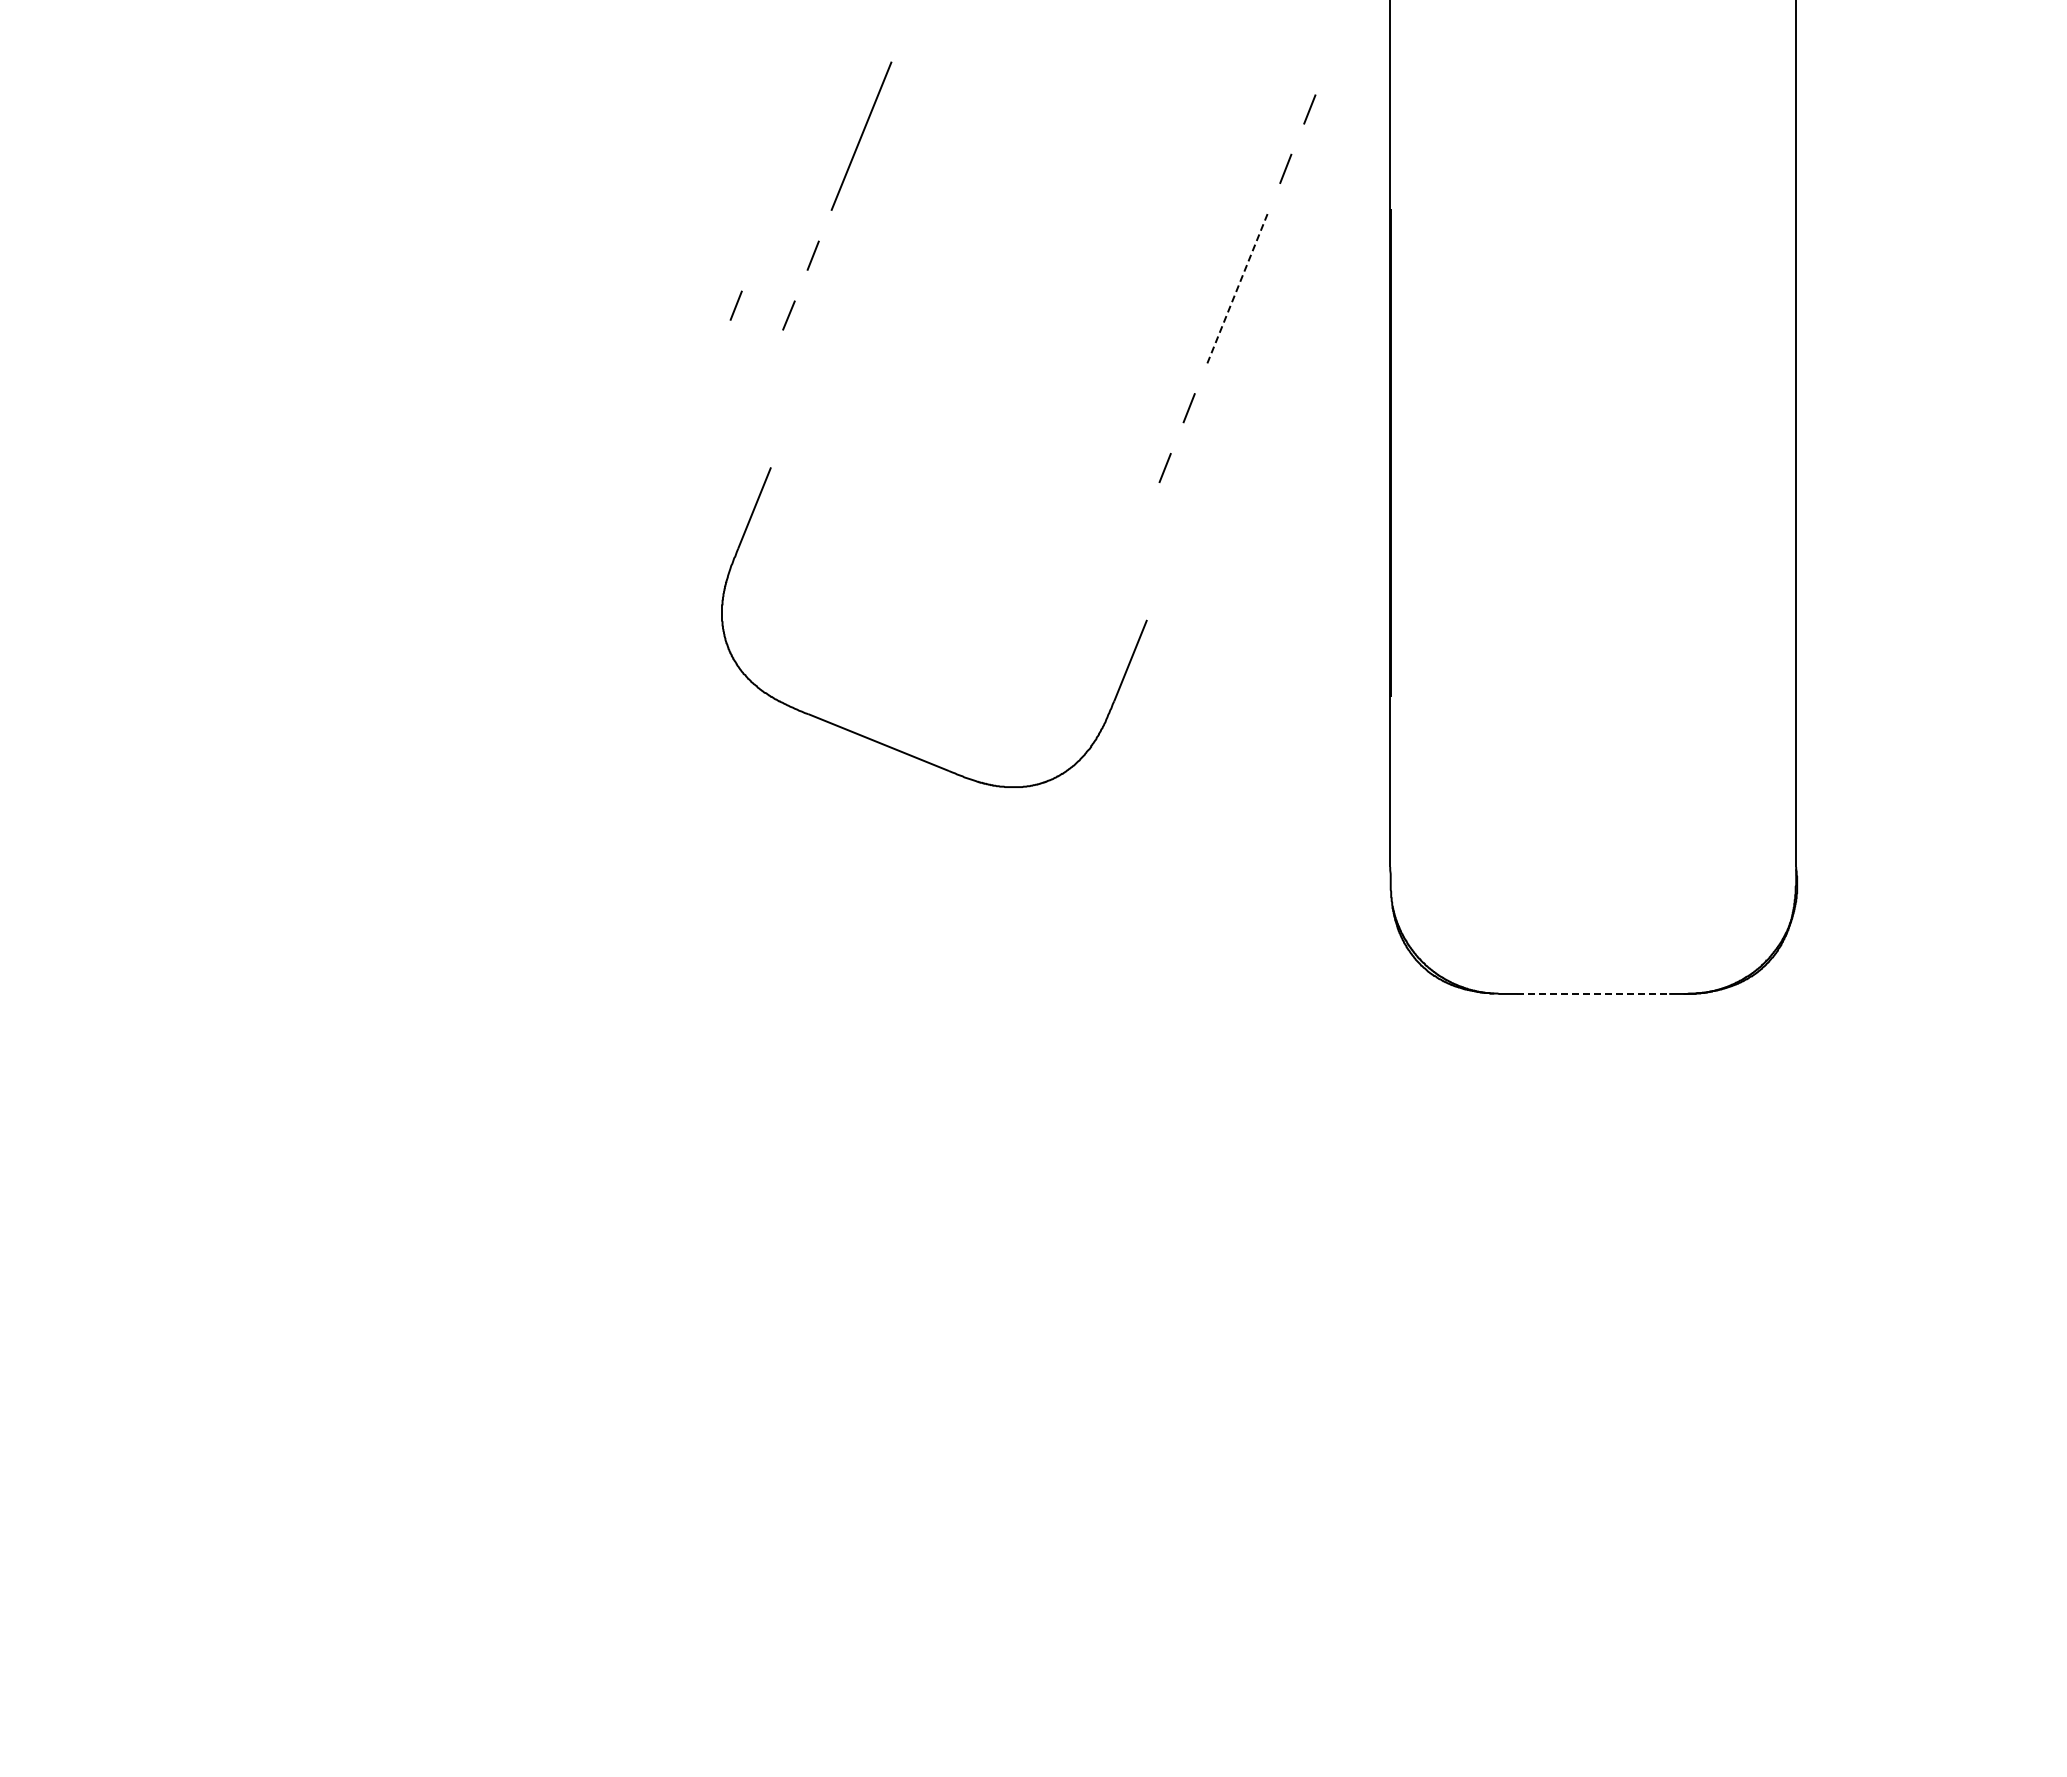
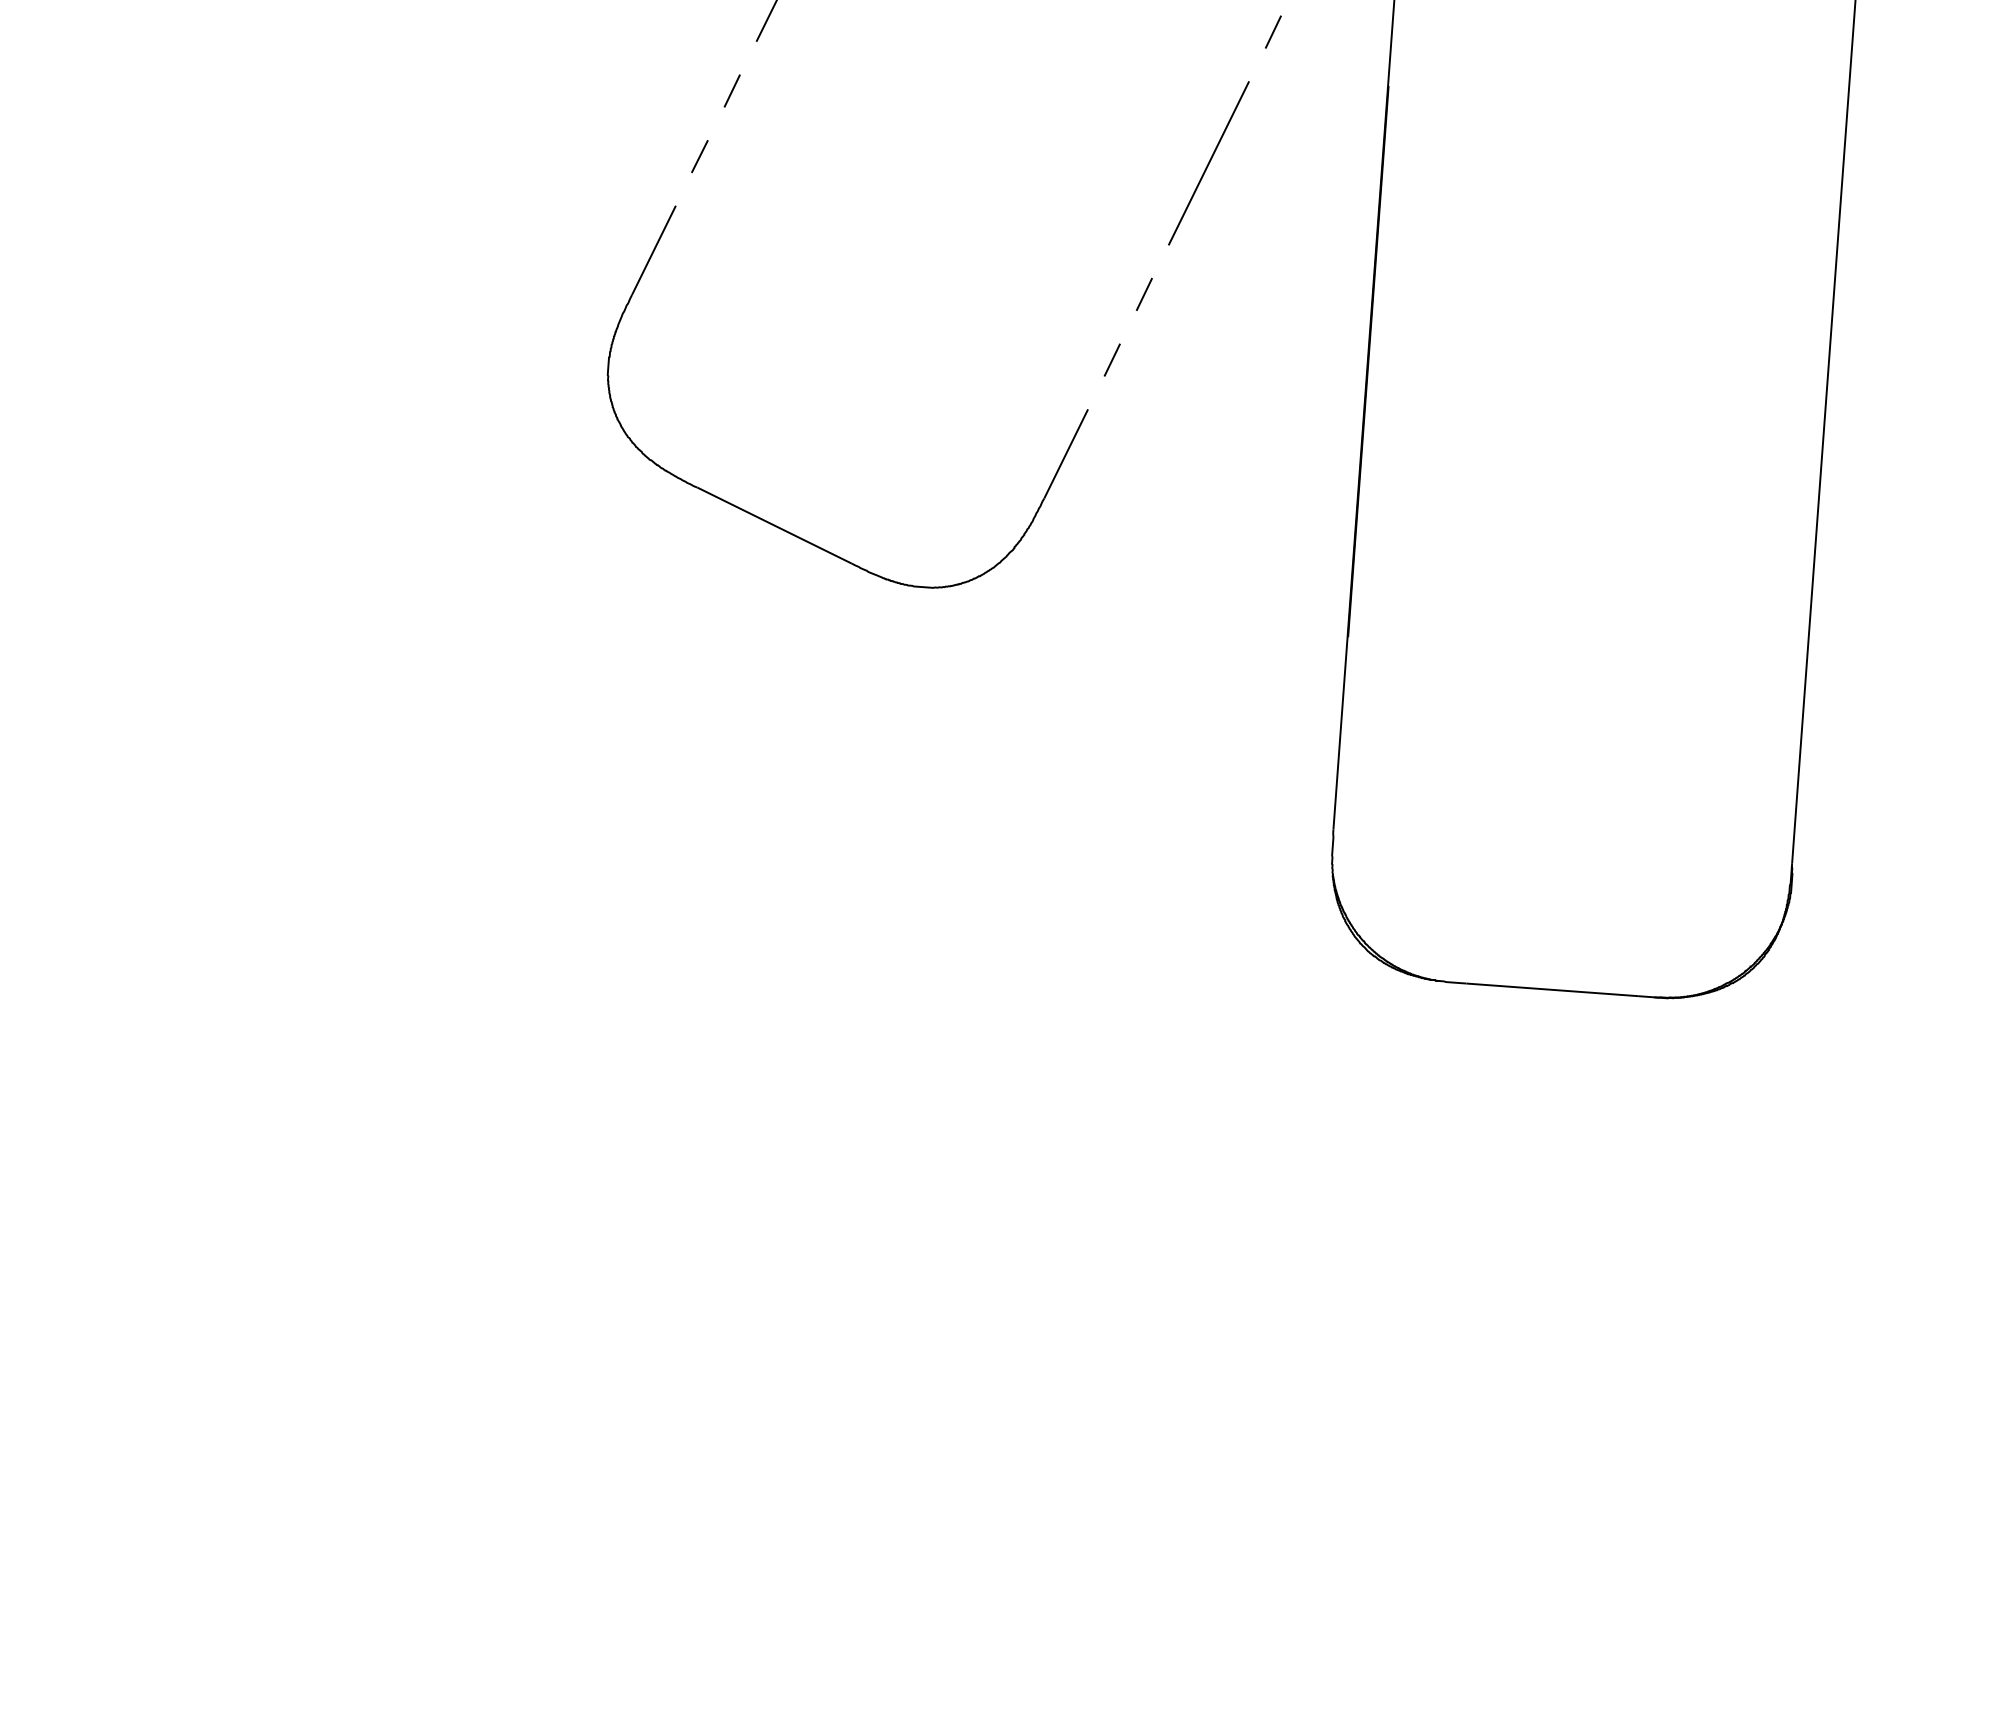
line: (1237, 288) -> (1208, 163), dashed -> solid
line: (735, 305) -> (640, 140), removed
part: (886, 744) -> (783, 528), moved
line: (1593, 993) -> (1552, 989), dashed -> solid

